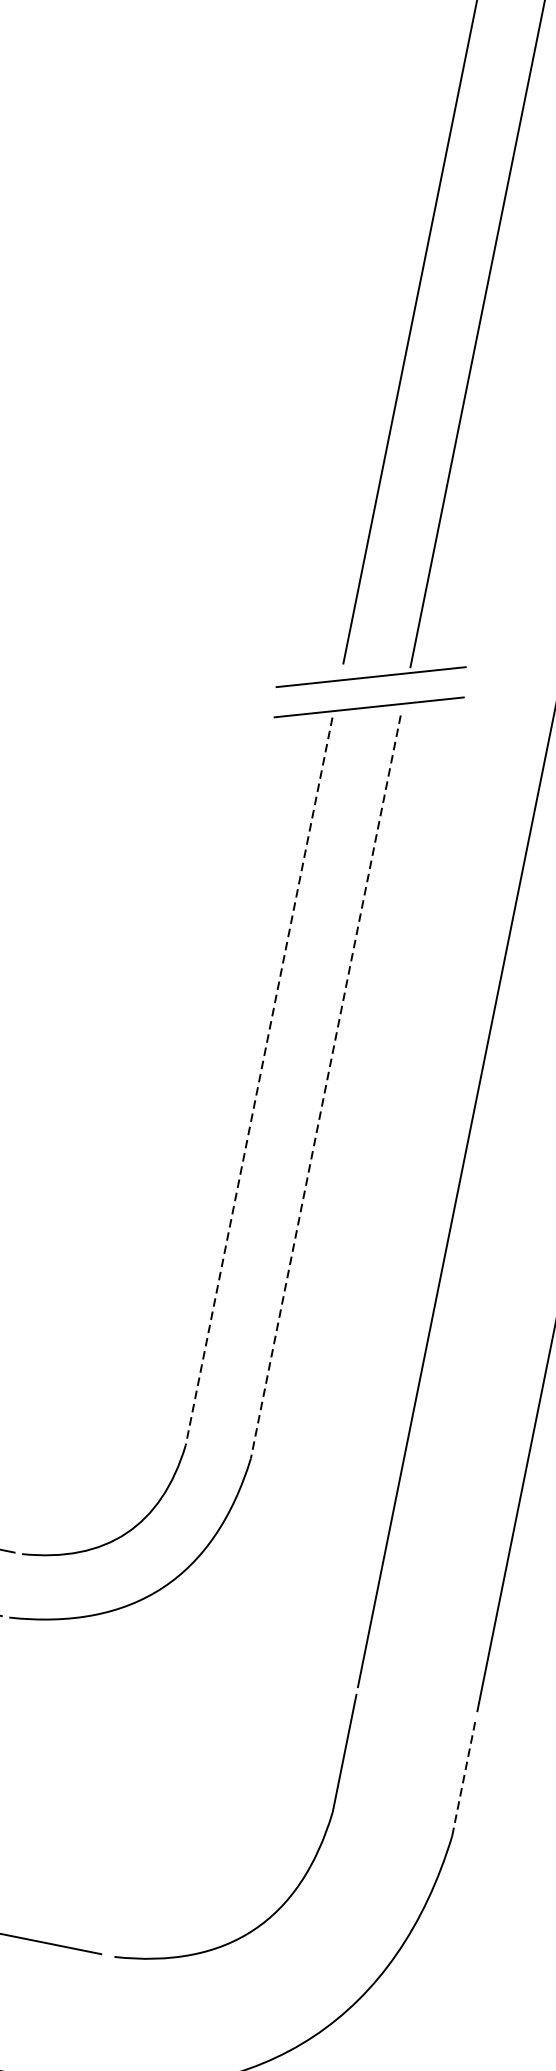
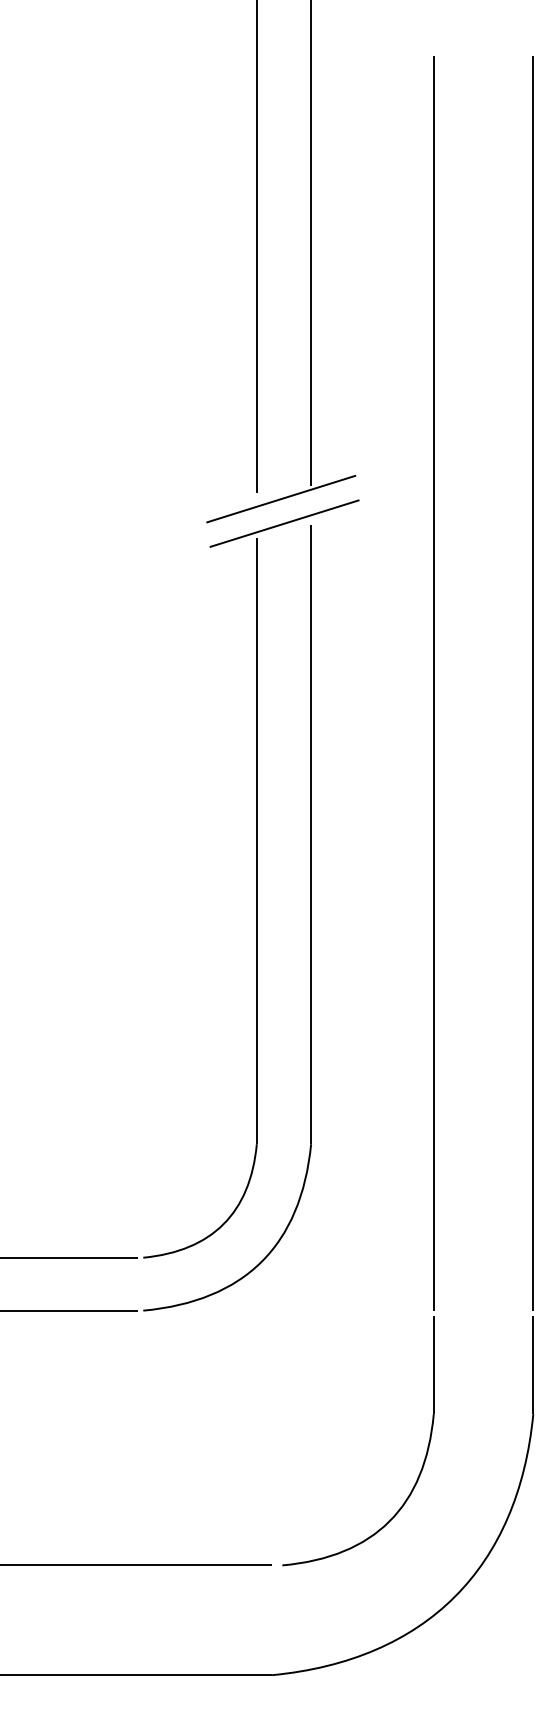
line: (258, 1082) -> (256, 841), dashed -> solid
line: (326, 1086) -> (311, 834), dashed -> solid
line: (464, 1776) -> (533, 1364), dashed -> solid

